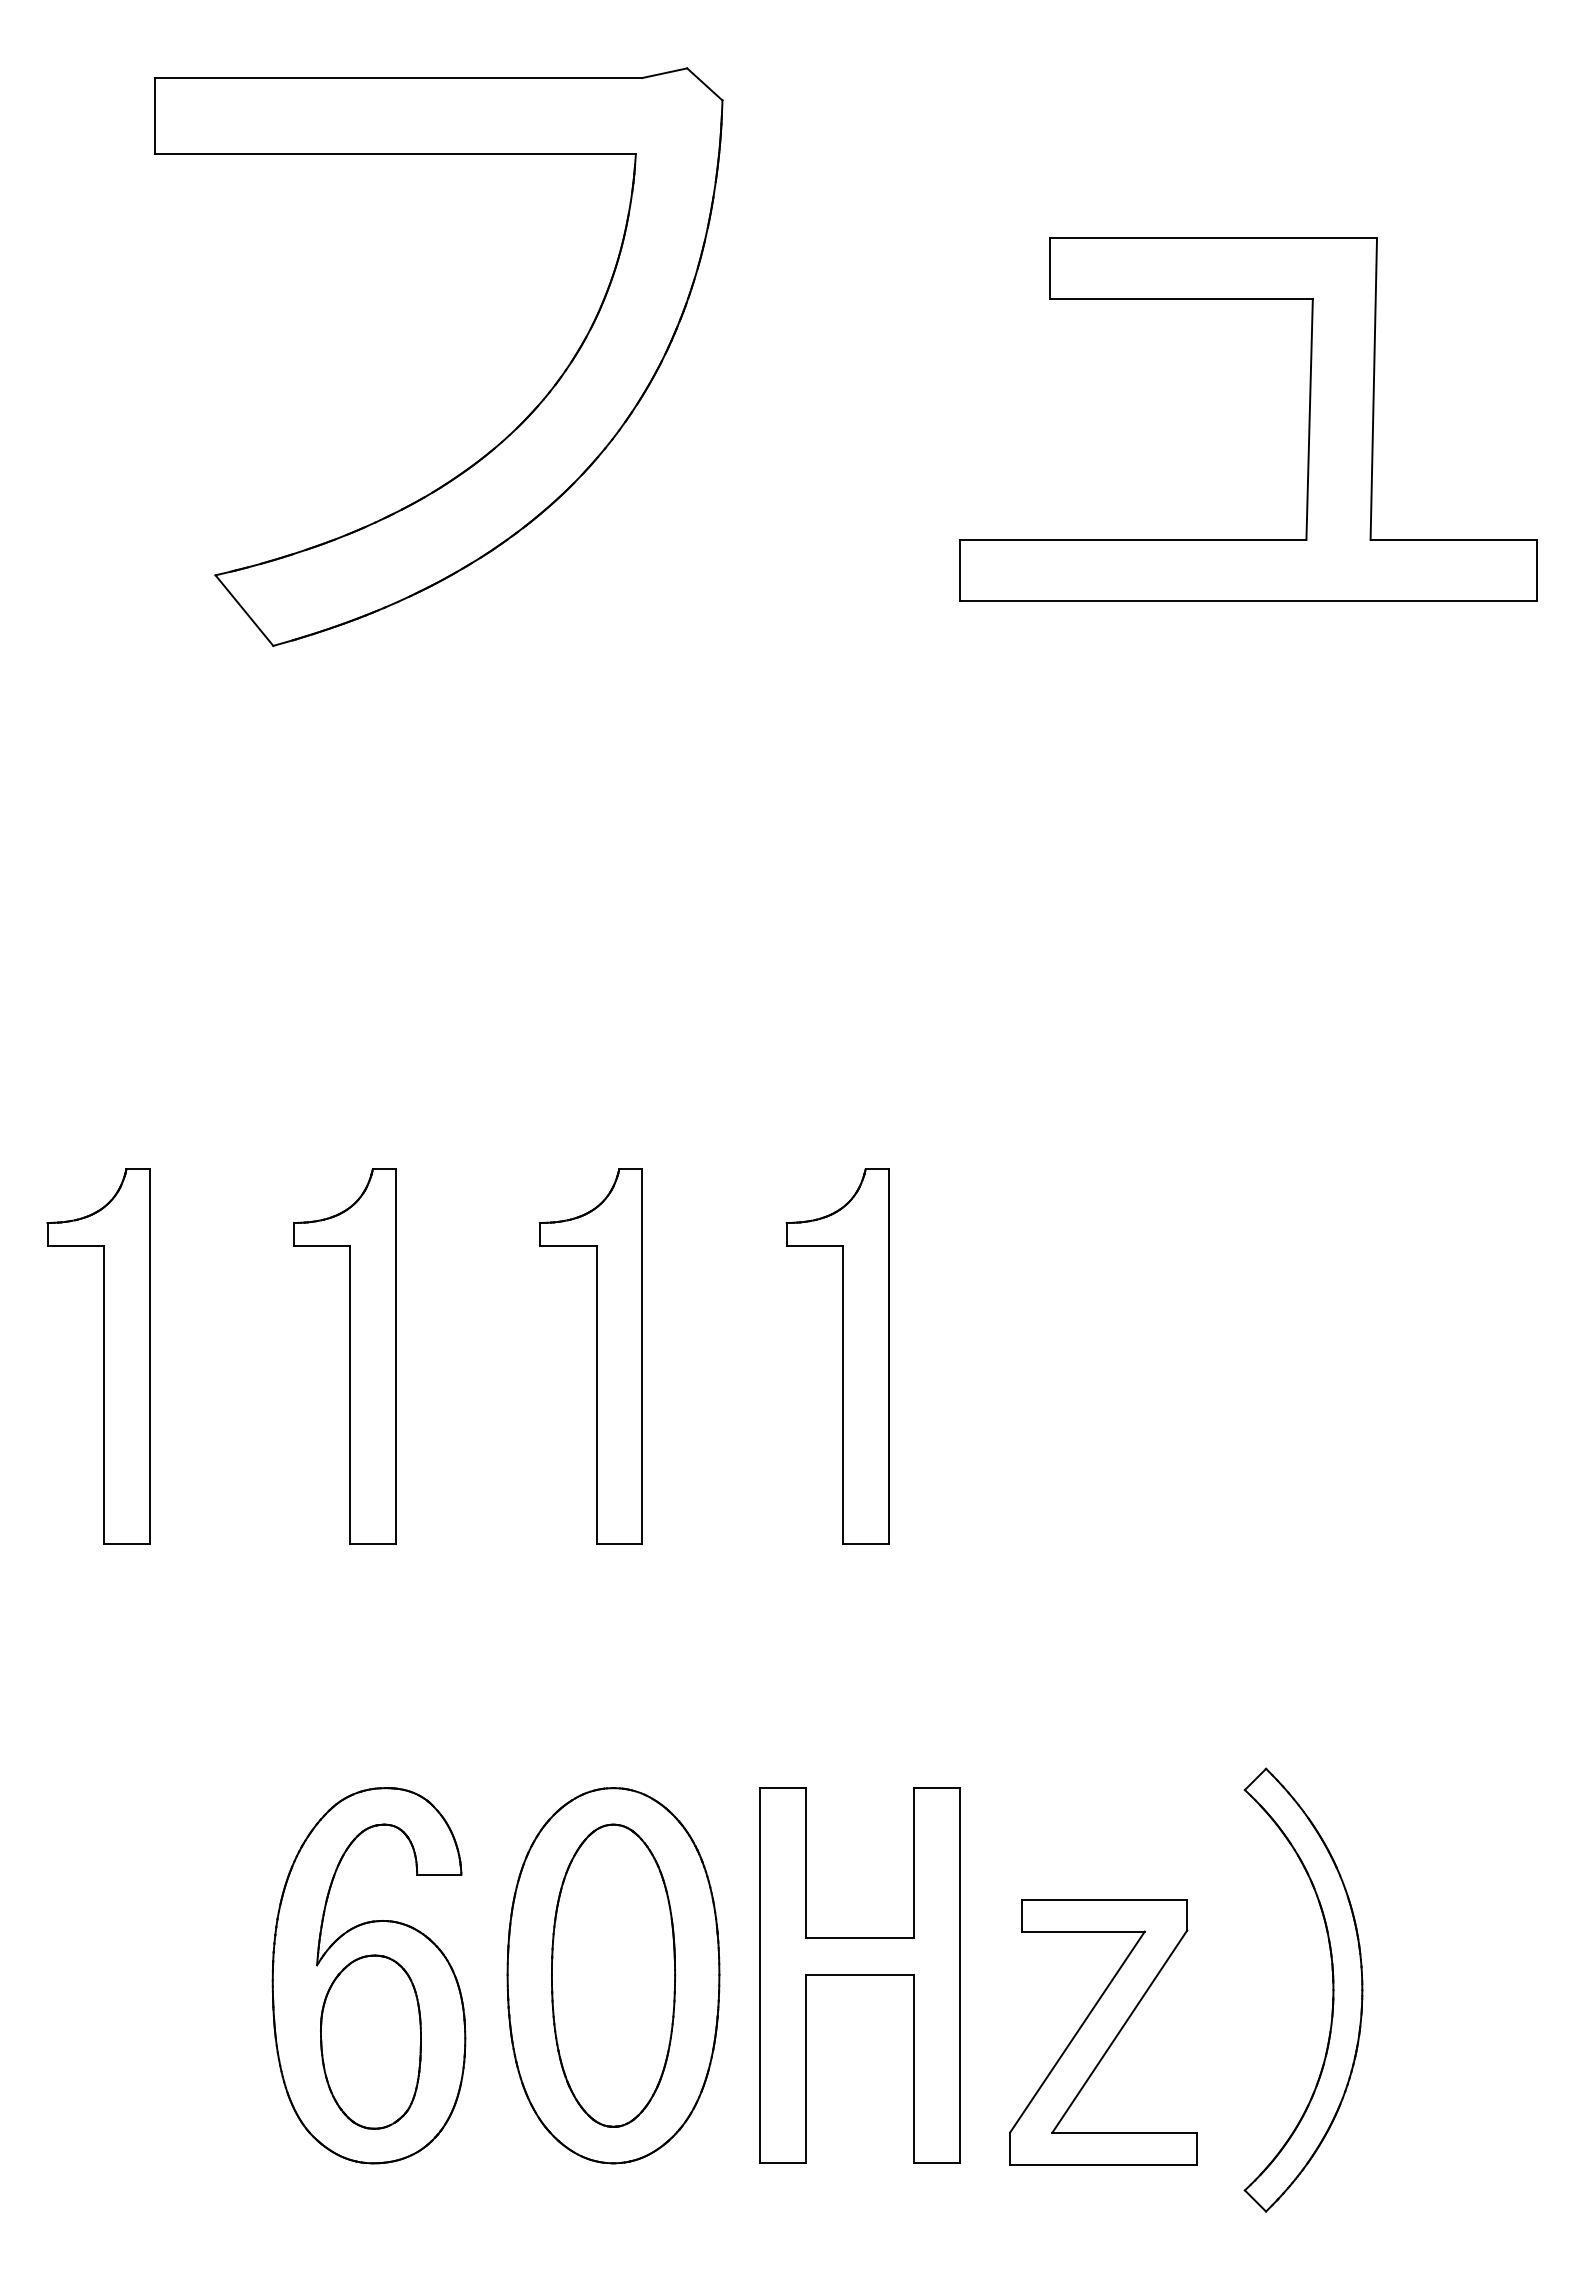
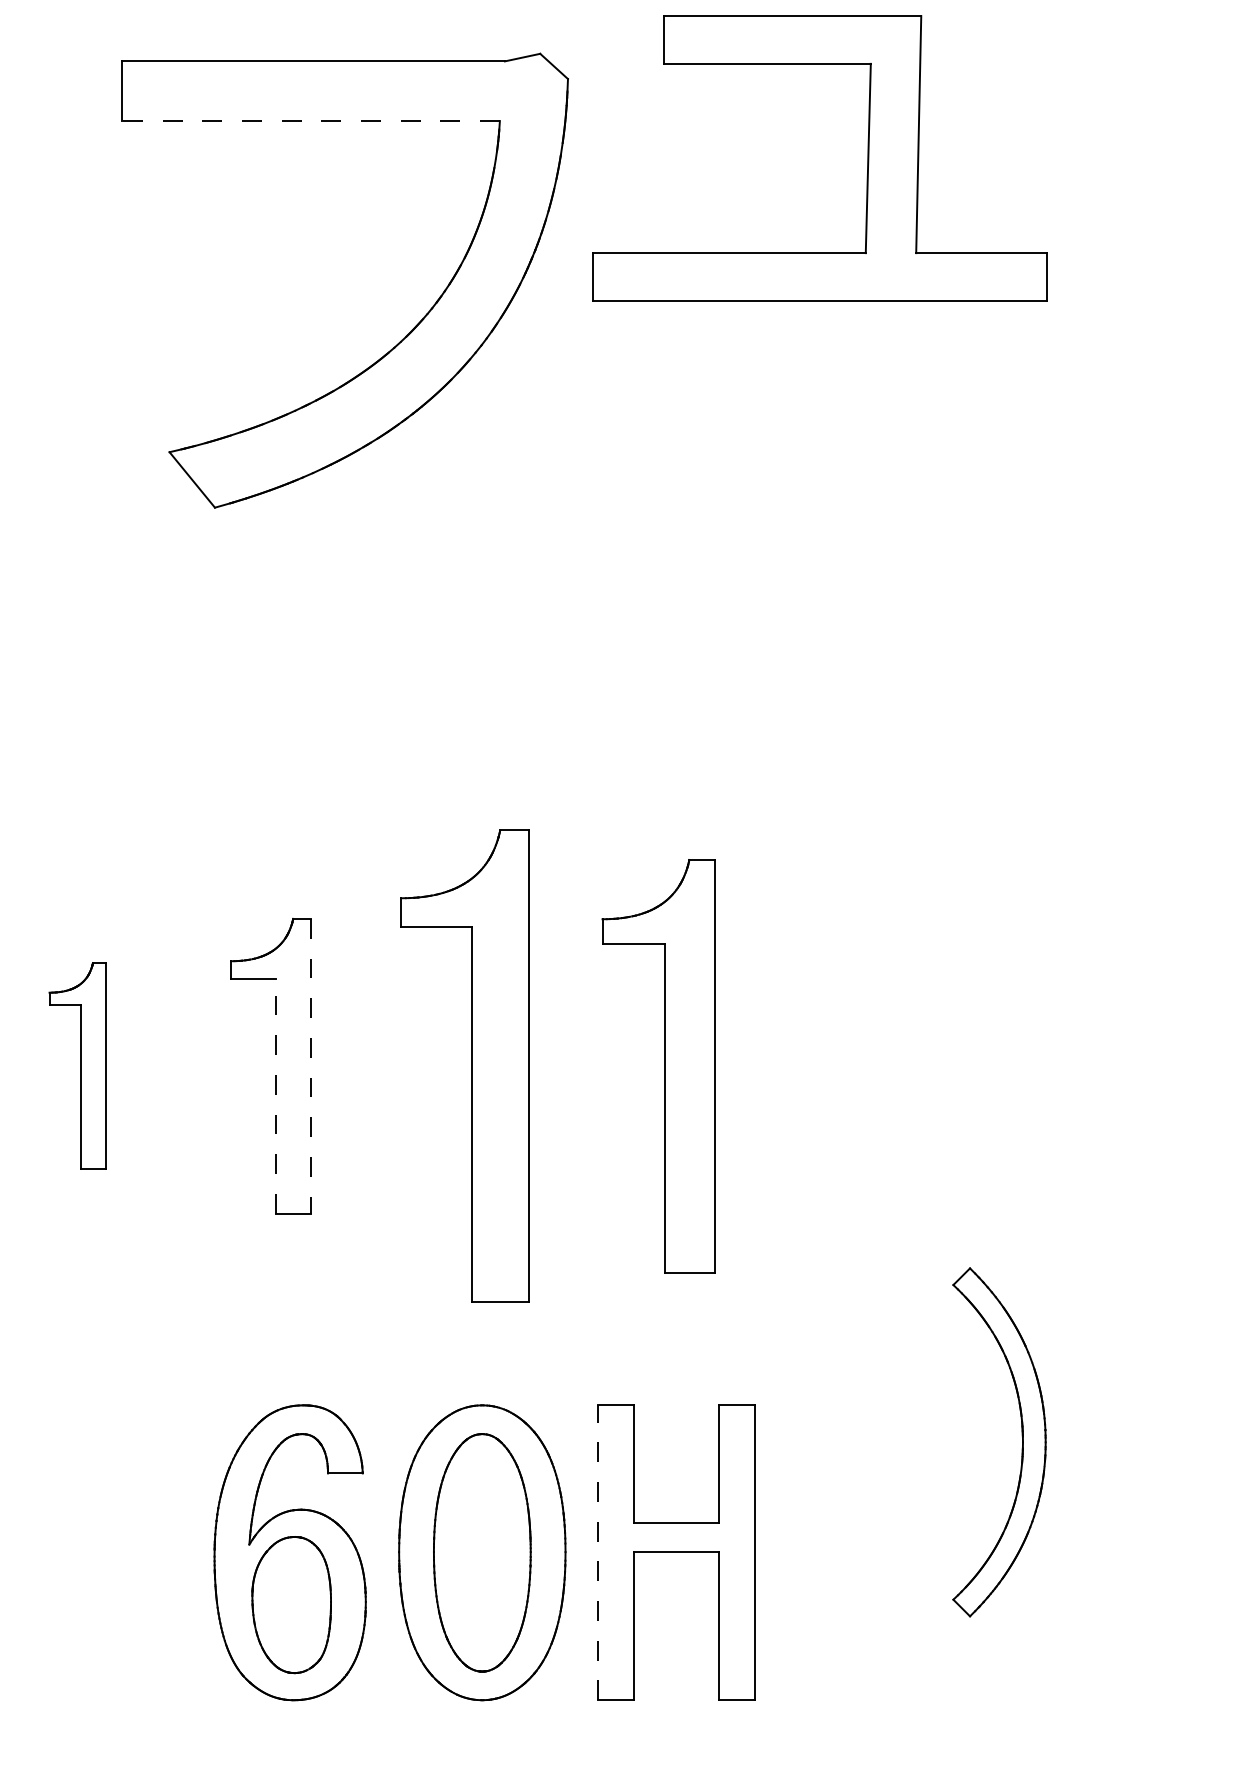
line: (395, 153) -> (310, 120), solid -> dashed
part: (1308, 419) -> (867, 158), moved
part: (98, 1356) -> (77, 1066), size x0.7
line: (395, 1356) -> (310, 1066), solid -> dashed
part: (590, 1356) -> (464, 1066), size x1.6
part: (837, 1356) -> (658, 1066), size x1.4
line: (350, 1394) -> (275, 1096), solid -> dashed
line: (760, 1975) -> (597, 1552), solid -> dashed
part: (1332, 1989) -> (1022, 1441), moved
part: (1103, 2032) -> (867, 1597), removed

